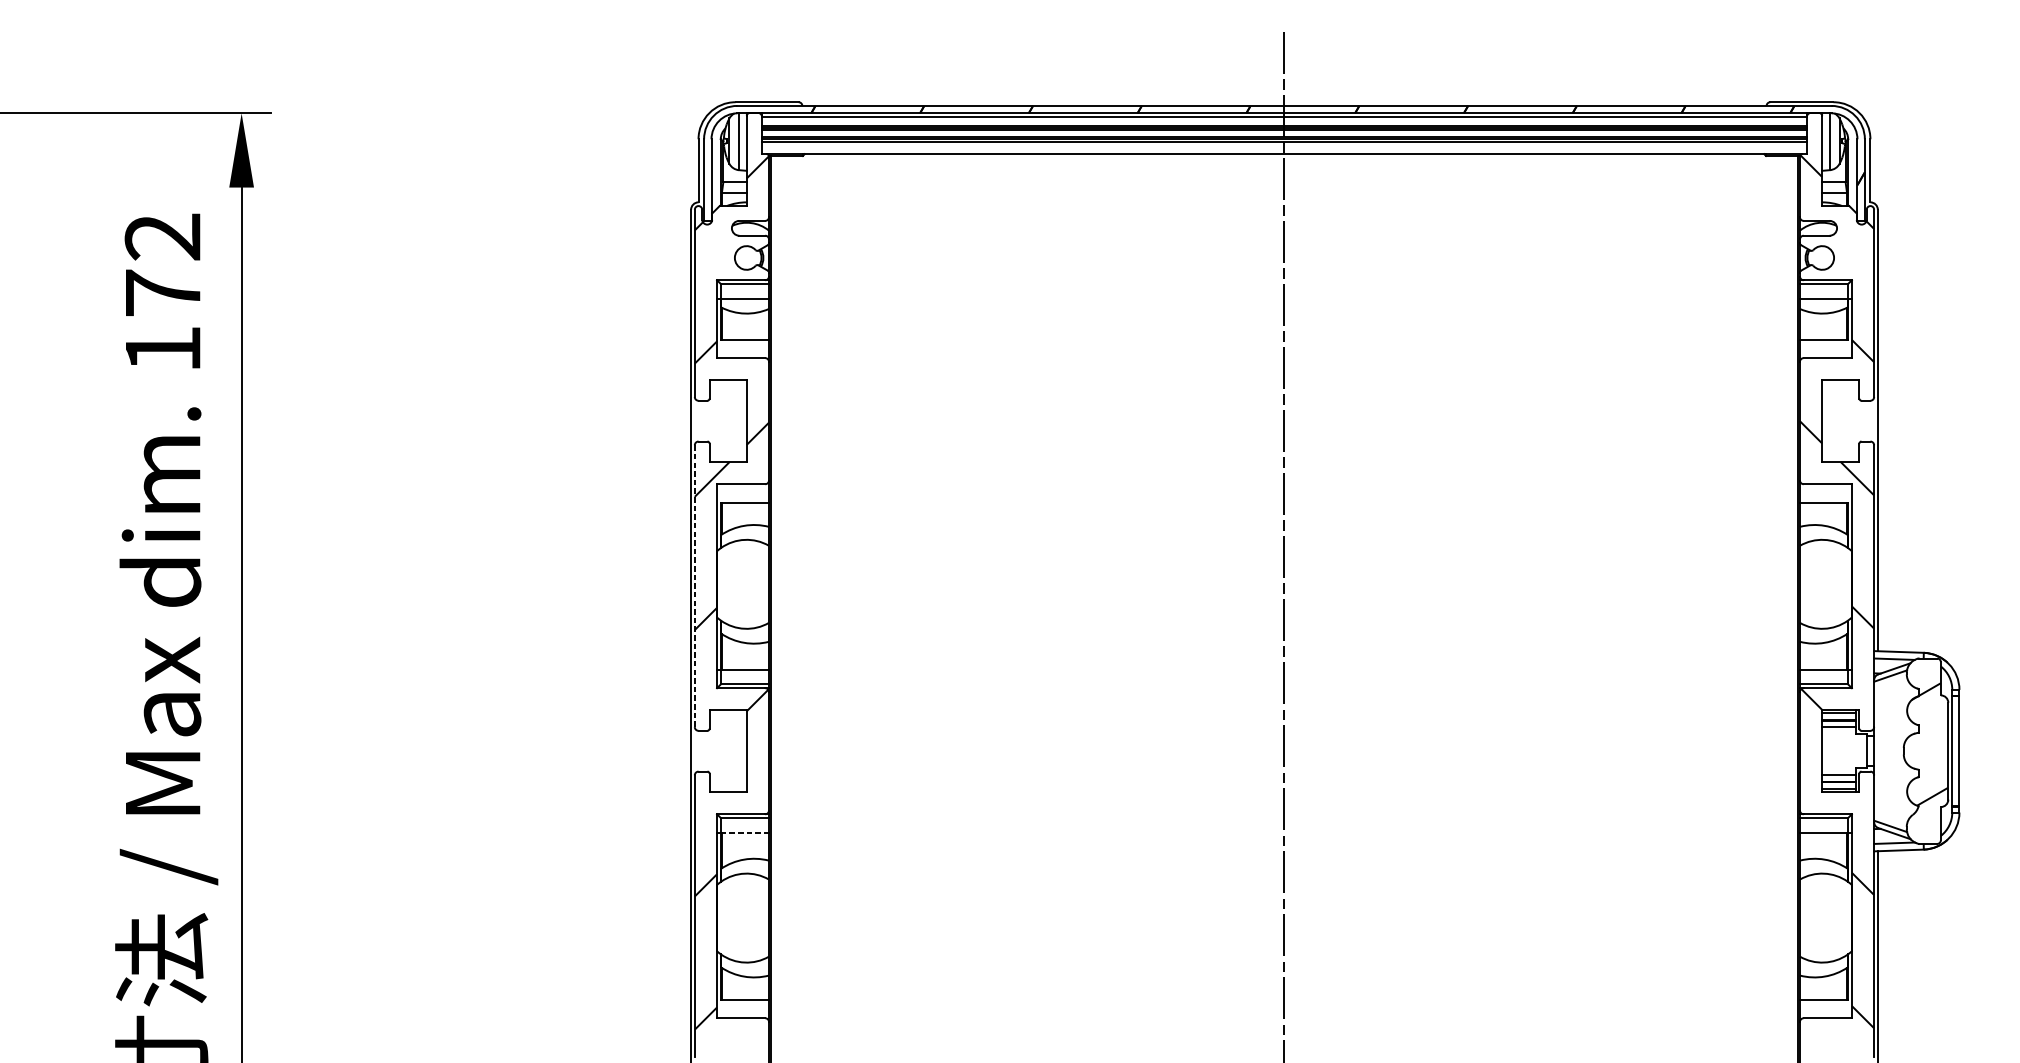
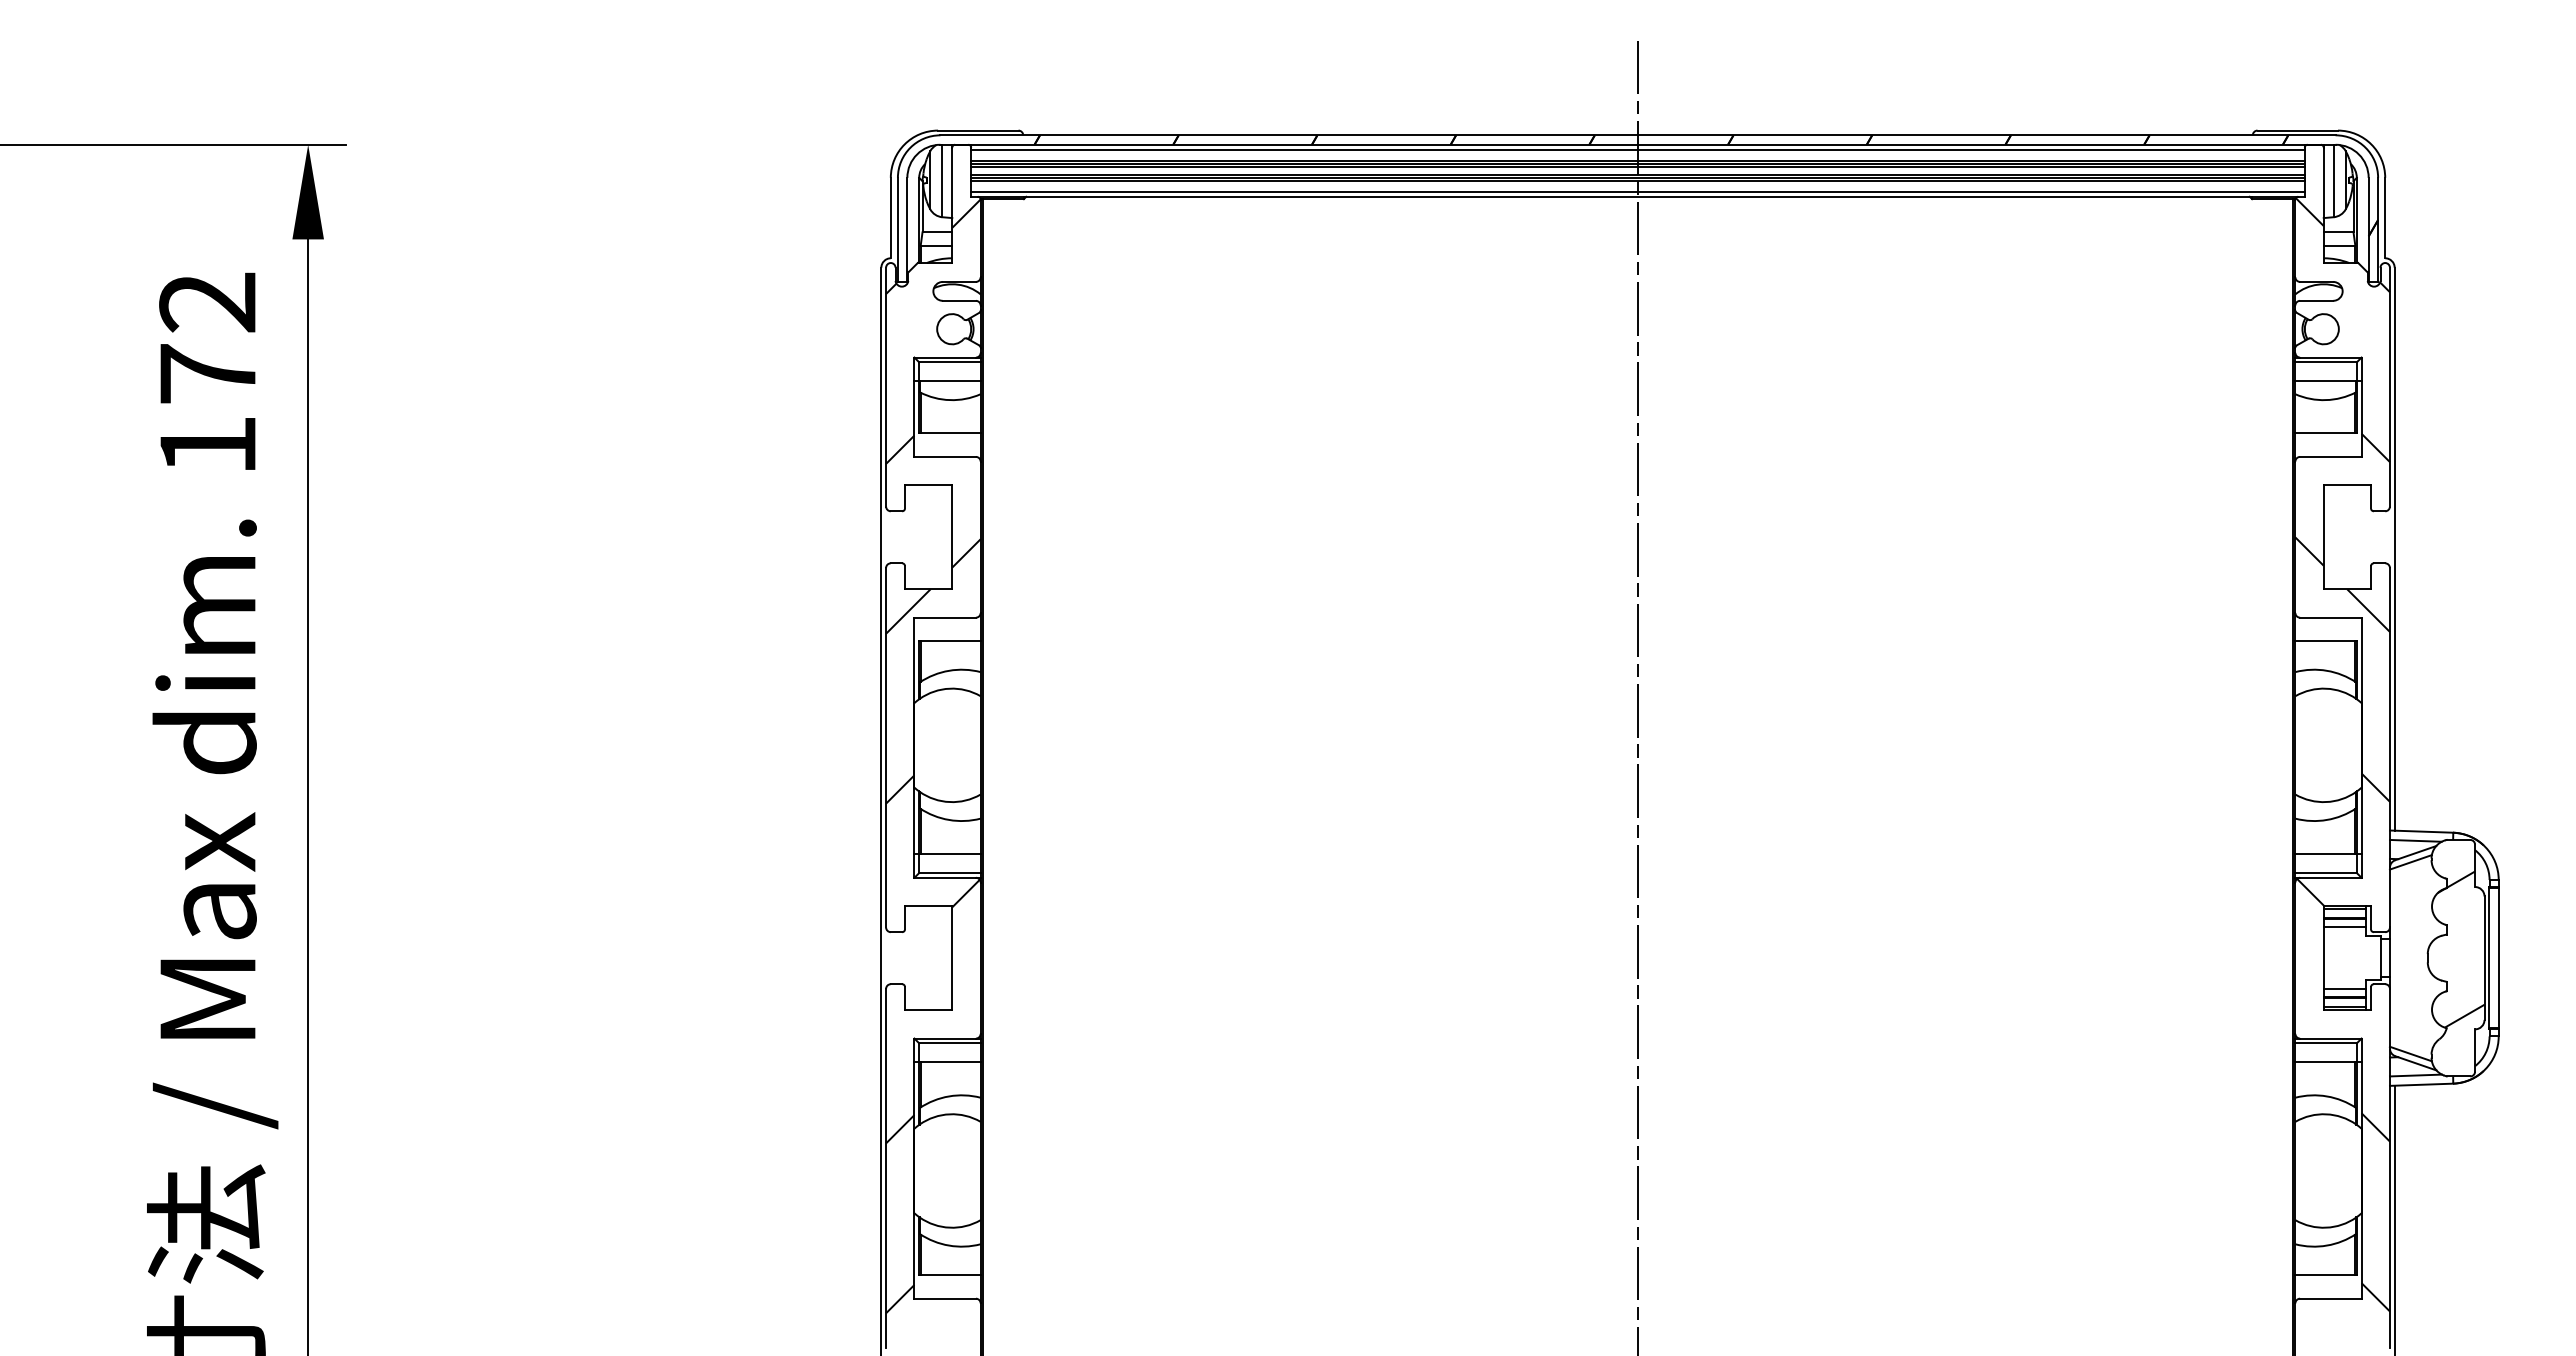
line: (1284, 150) -> (1637, 192), added
line: (695, 586) -> (886, 747), dashed -> solid
line: (744, 833) -> (949, 1062), dashed -> solid

